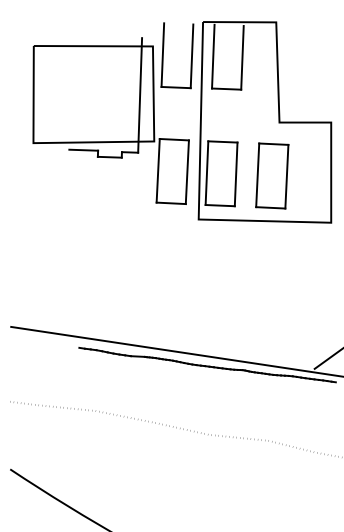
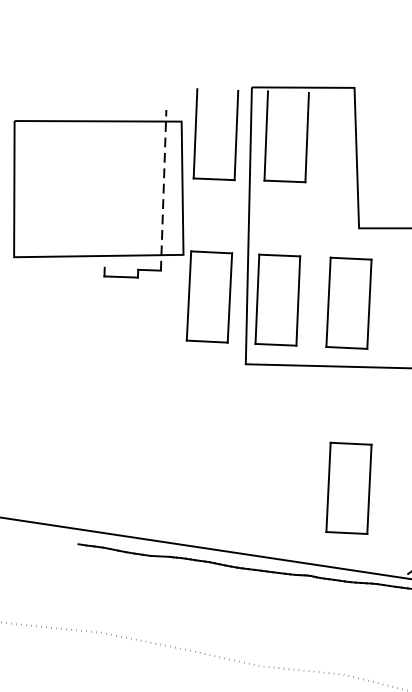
line: (140, 94) -> (164, 189), solid -> dashed
line: (83, 149) -> (84, 266), removed
part: (272, 307) -> (349, 487), added

